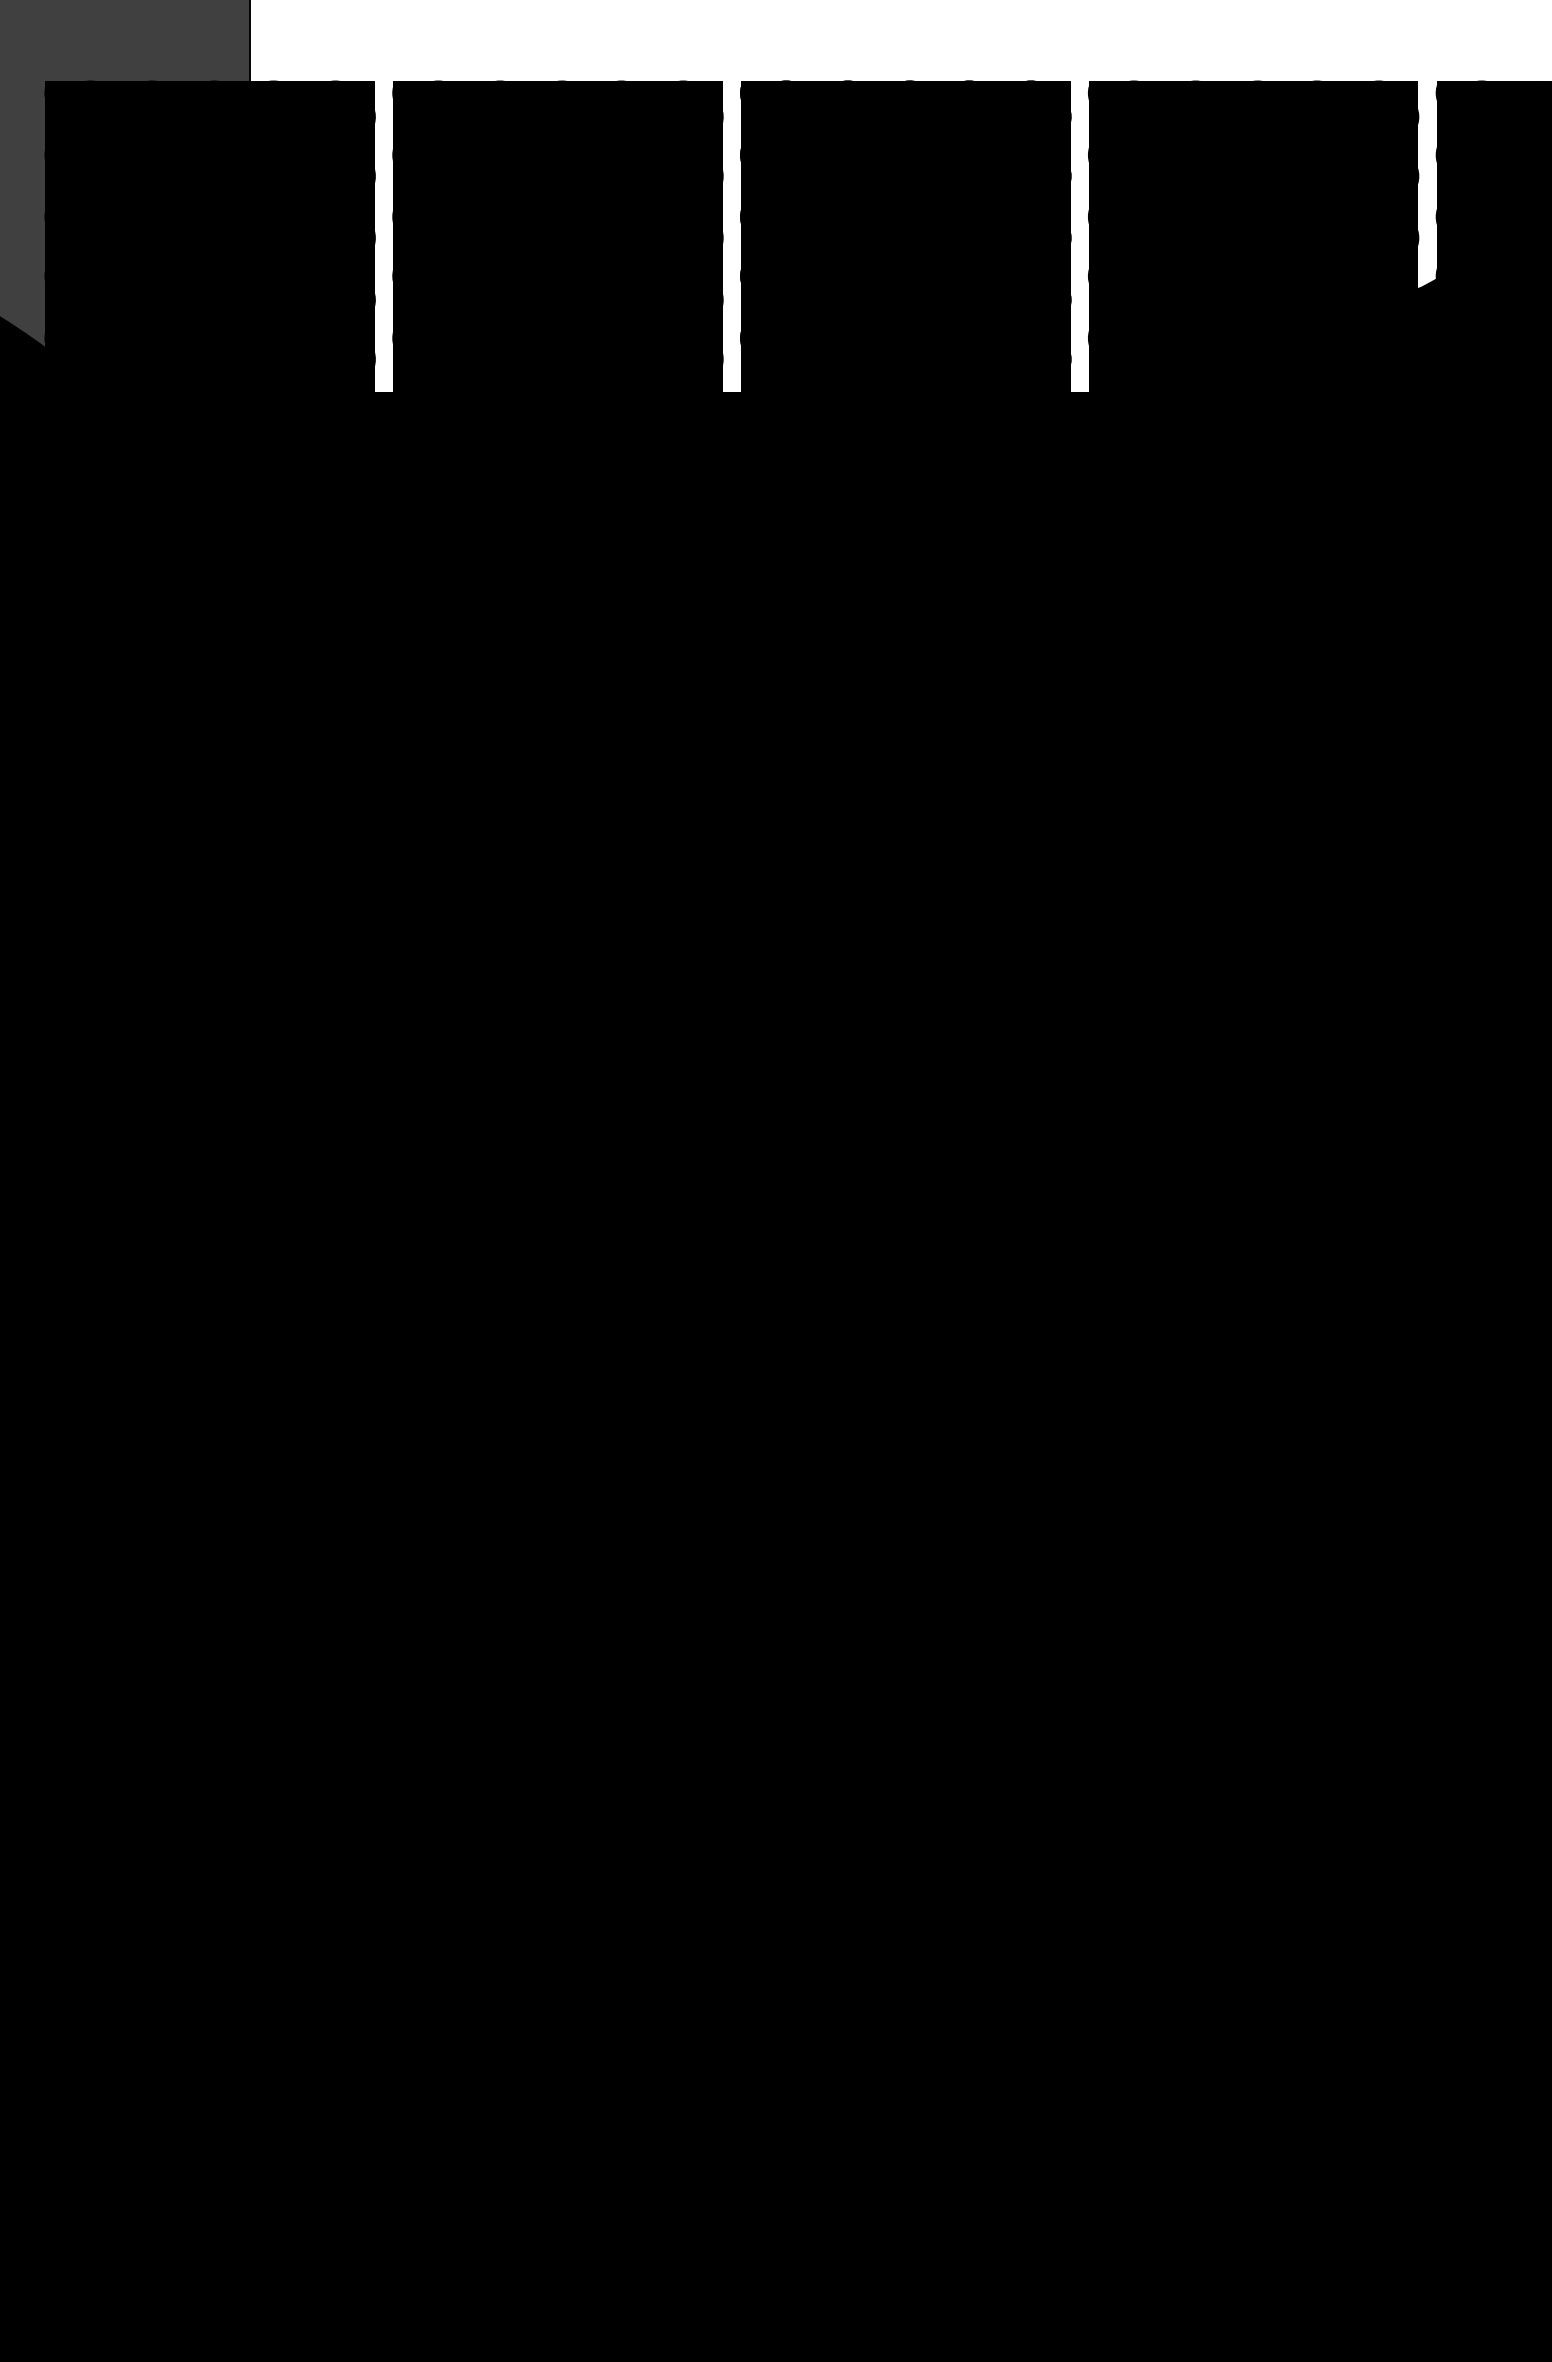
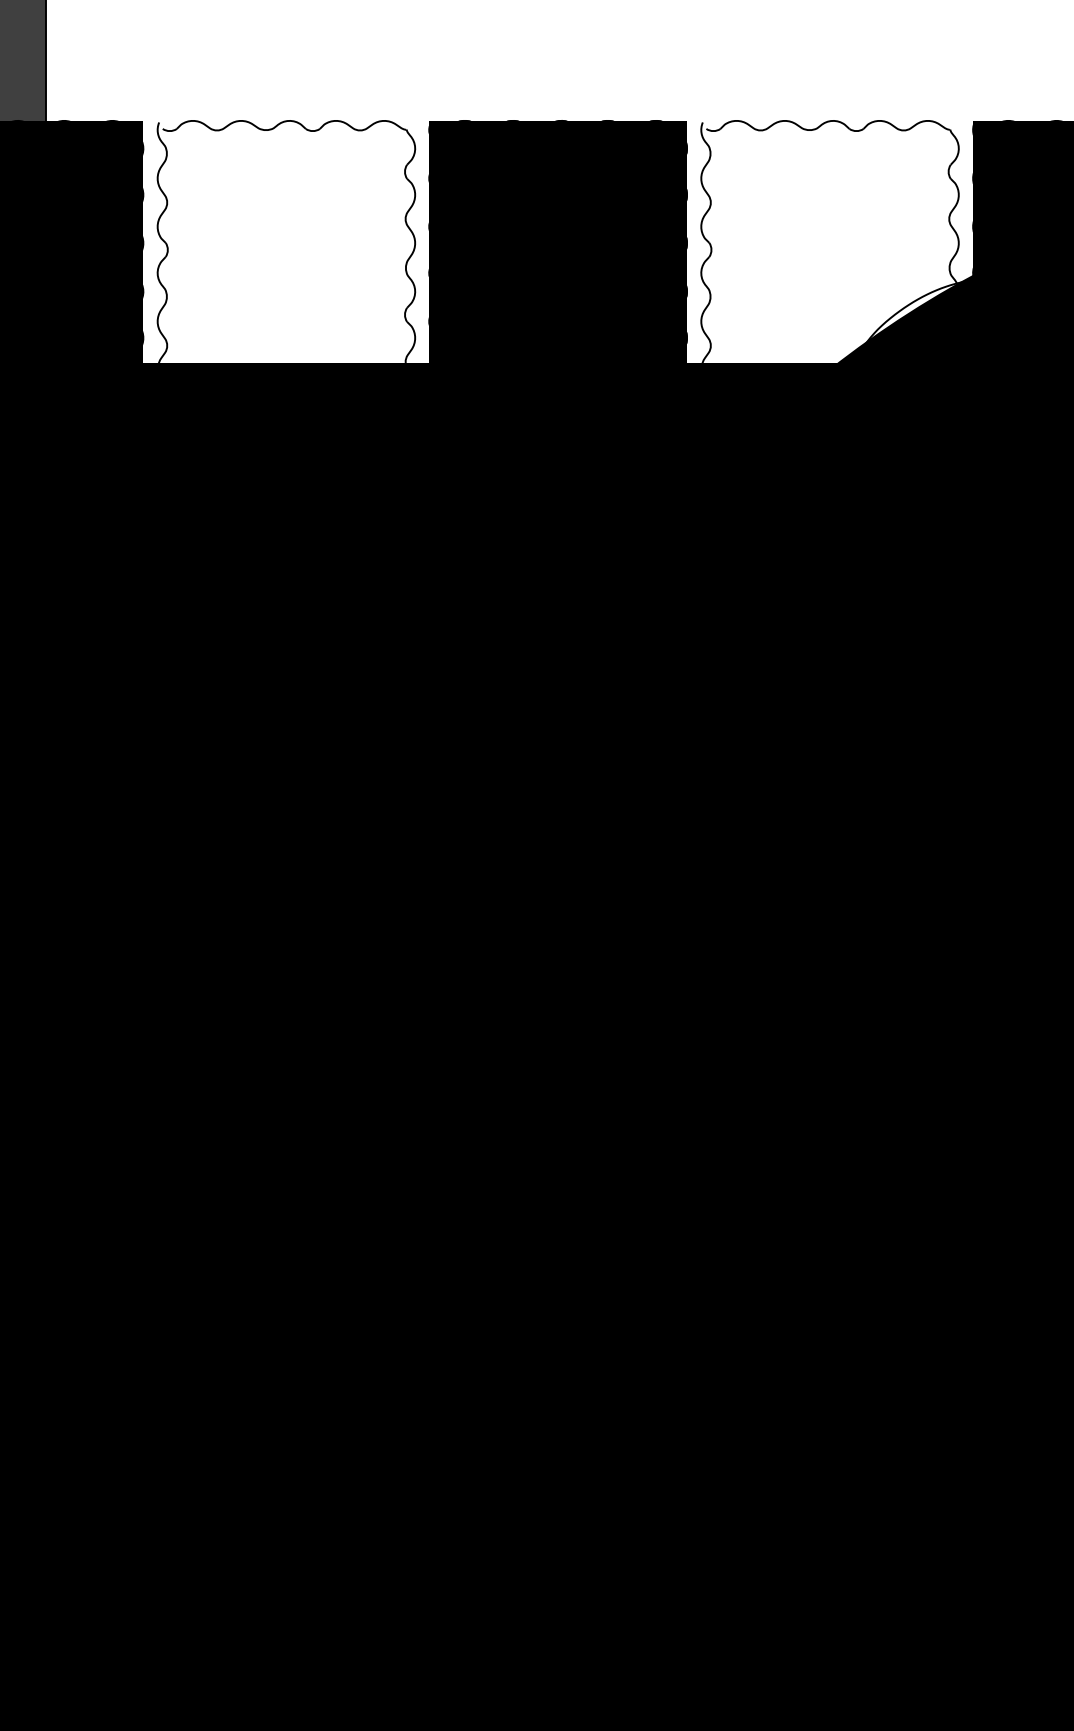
fill: (557, 245) -> (286, 249), removed
fill: (1253, 245) -> (829, 249), removed

